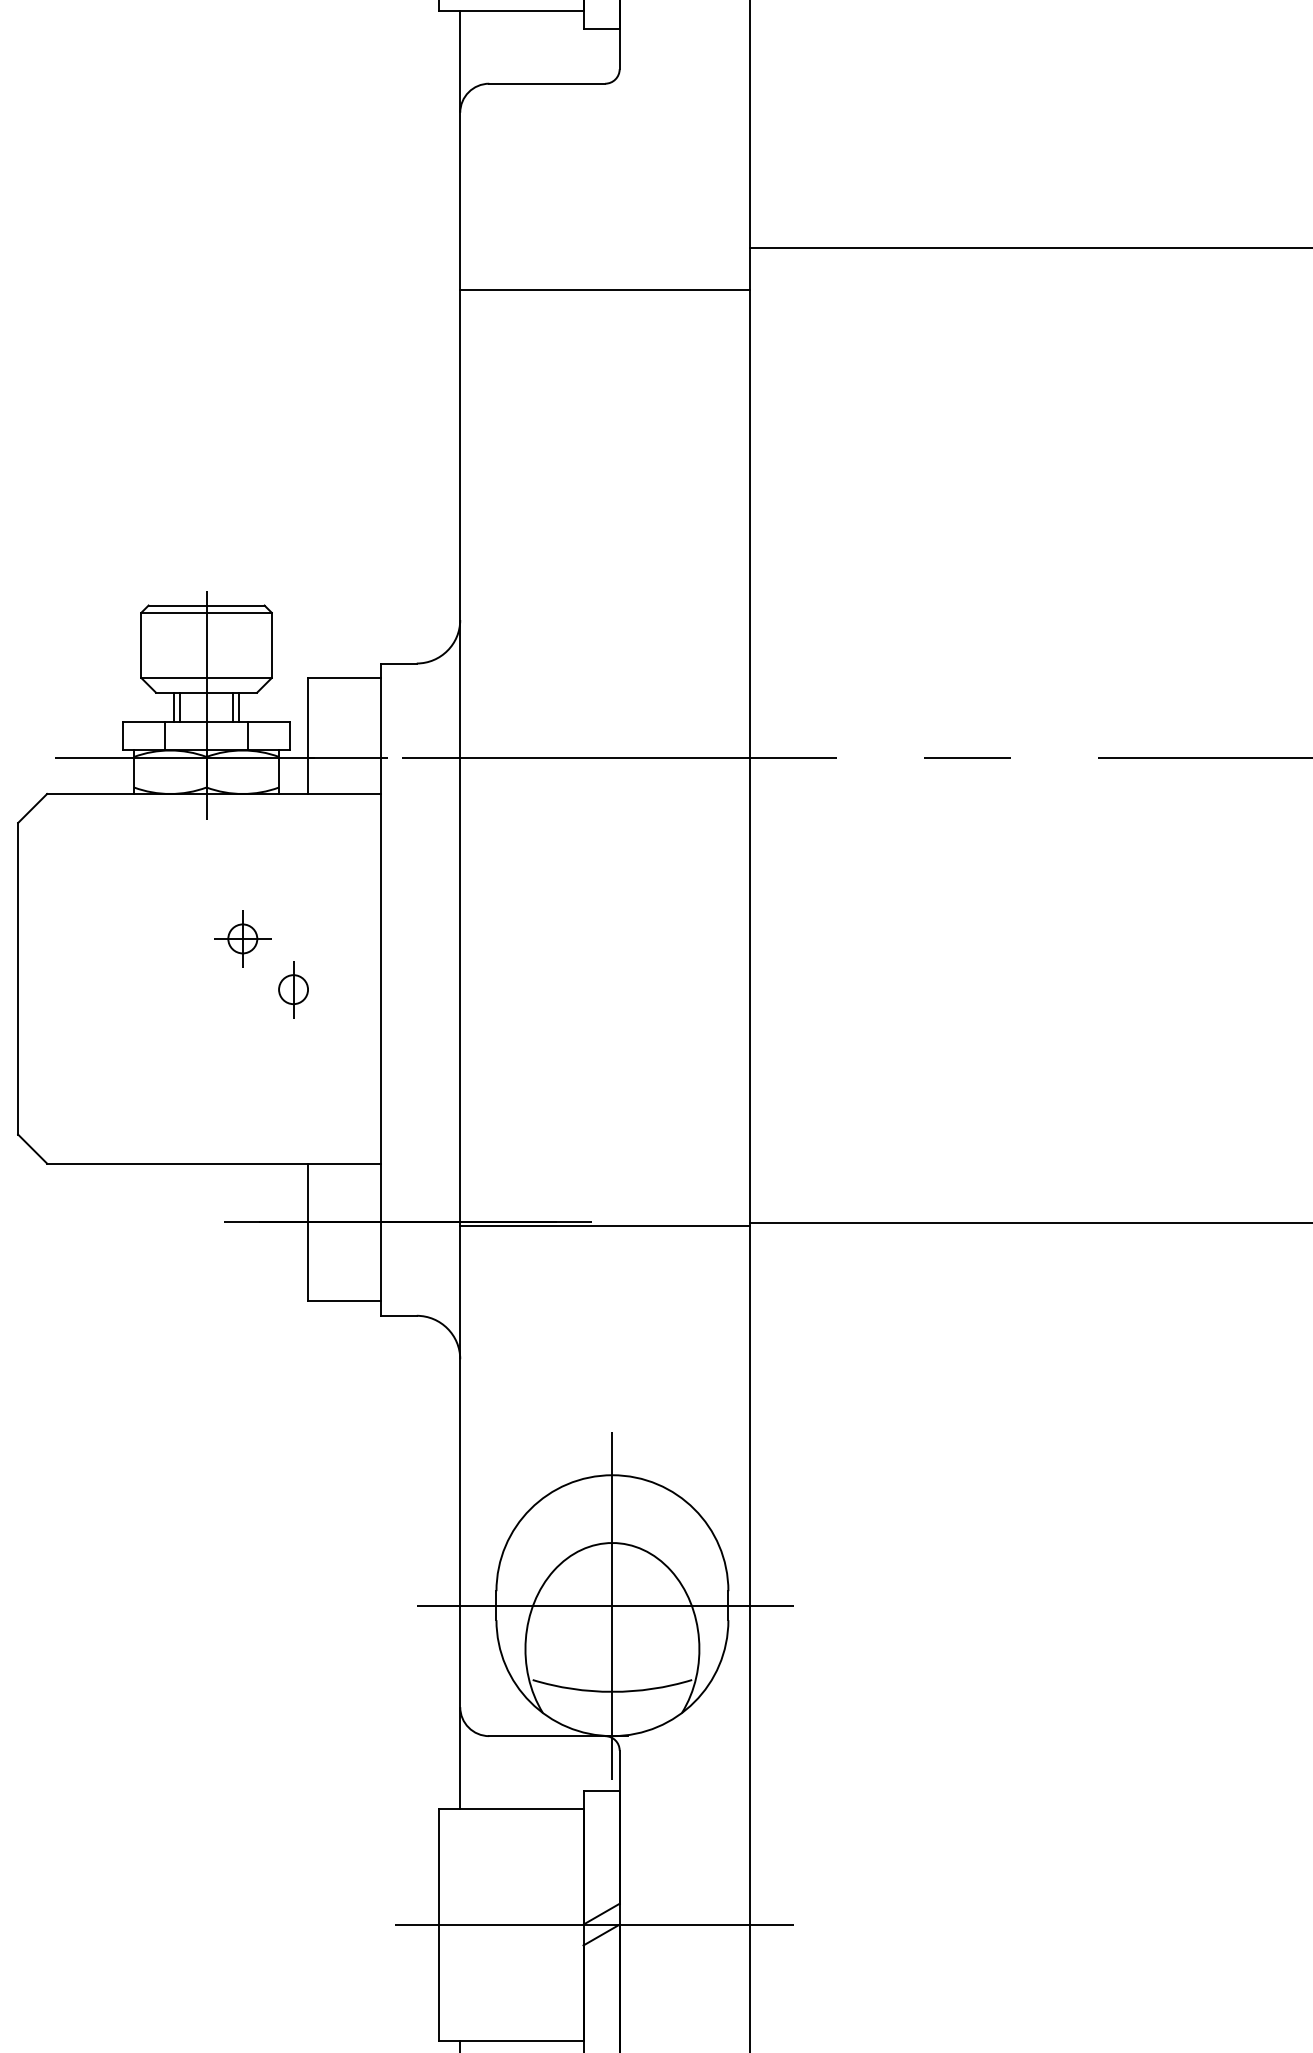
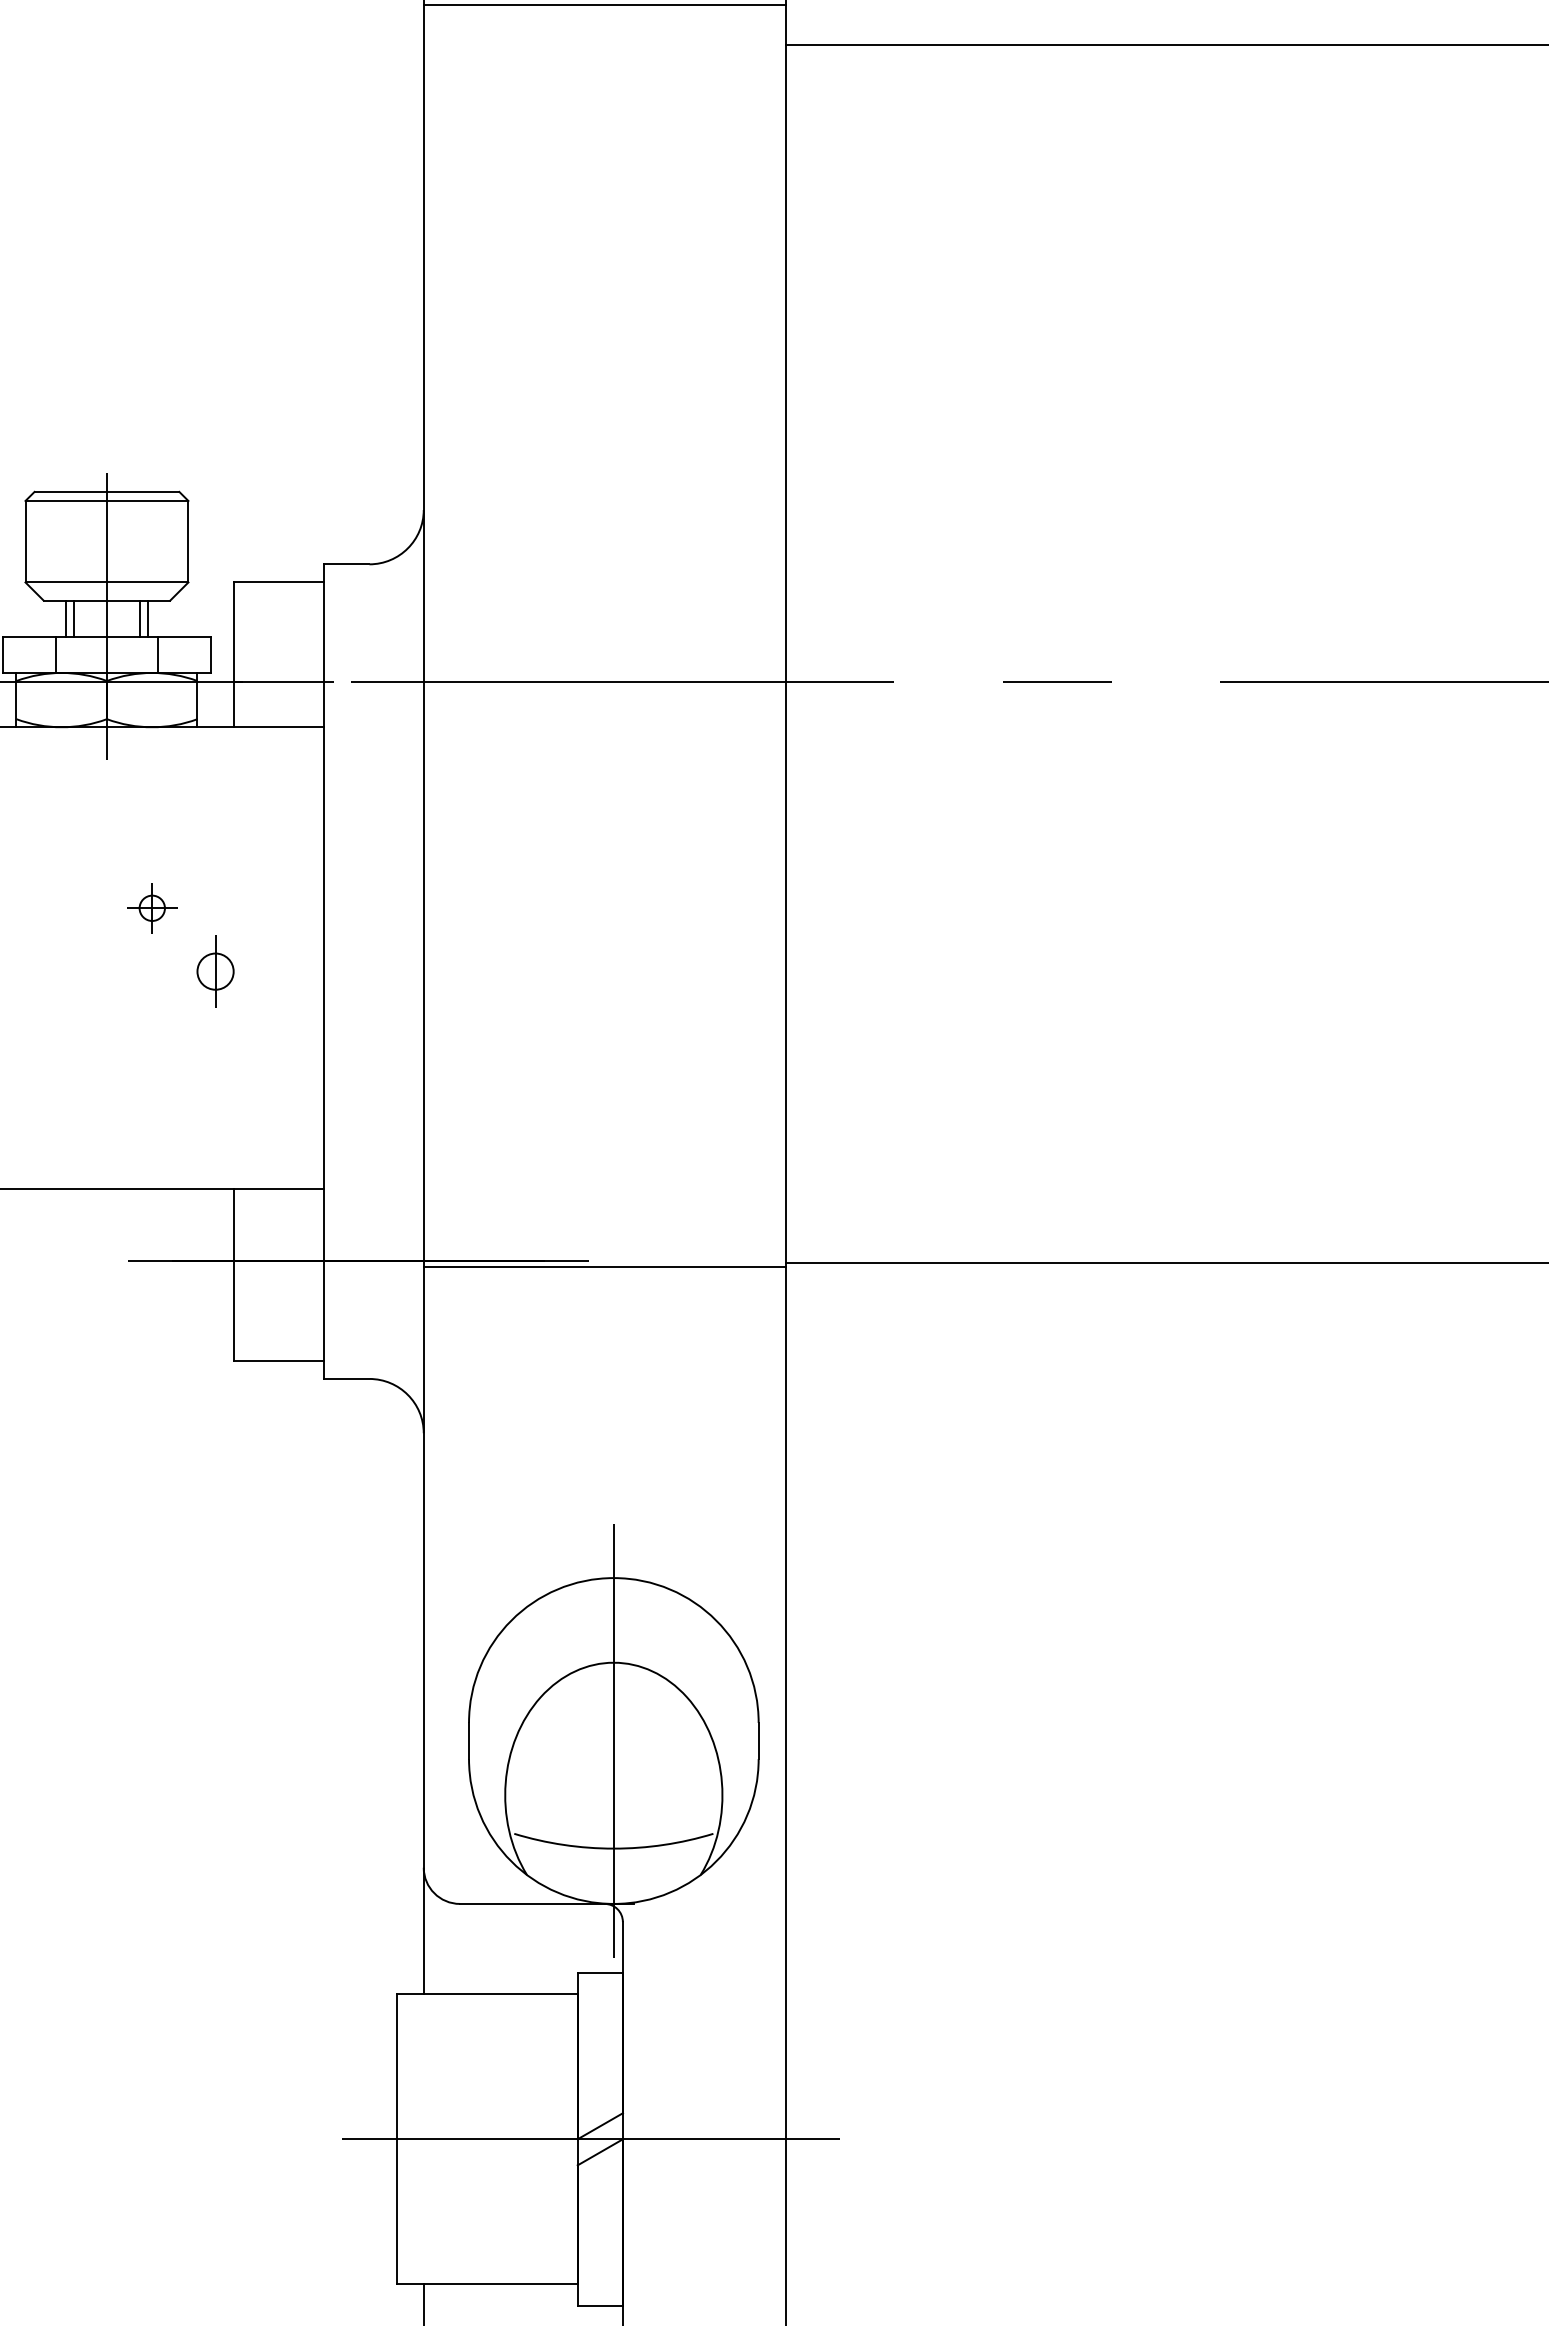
line: (605, 289) -> (605, 4), moved
part: (242, 938) -> (151, 907), size x0.7
line: (604, 1605) -> (603, 1740), removed

